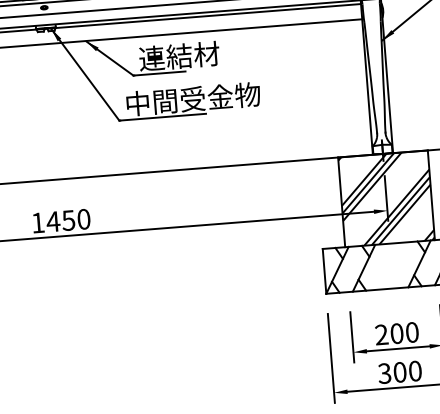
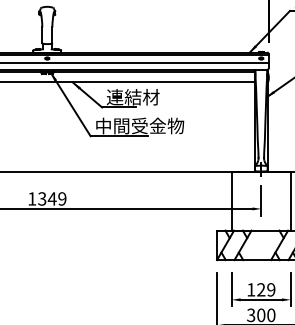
hatch: (385, 198) -> (260, 200), removed
text: (67, 219) -> (51, 198), 1450 -> 1349
text: (397, 333) -> (261, 289), 200 -> 129

